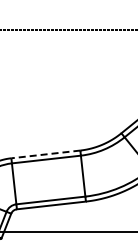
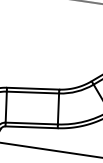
line: (45, 154) -> (32, 88), dashed -> solid

